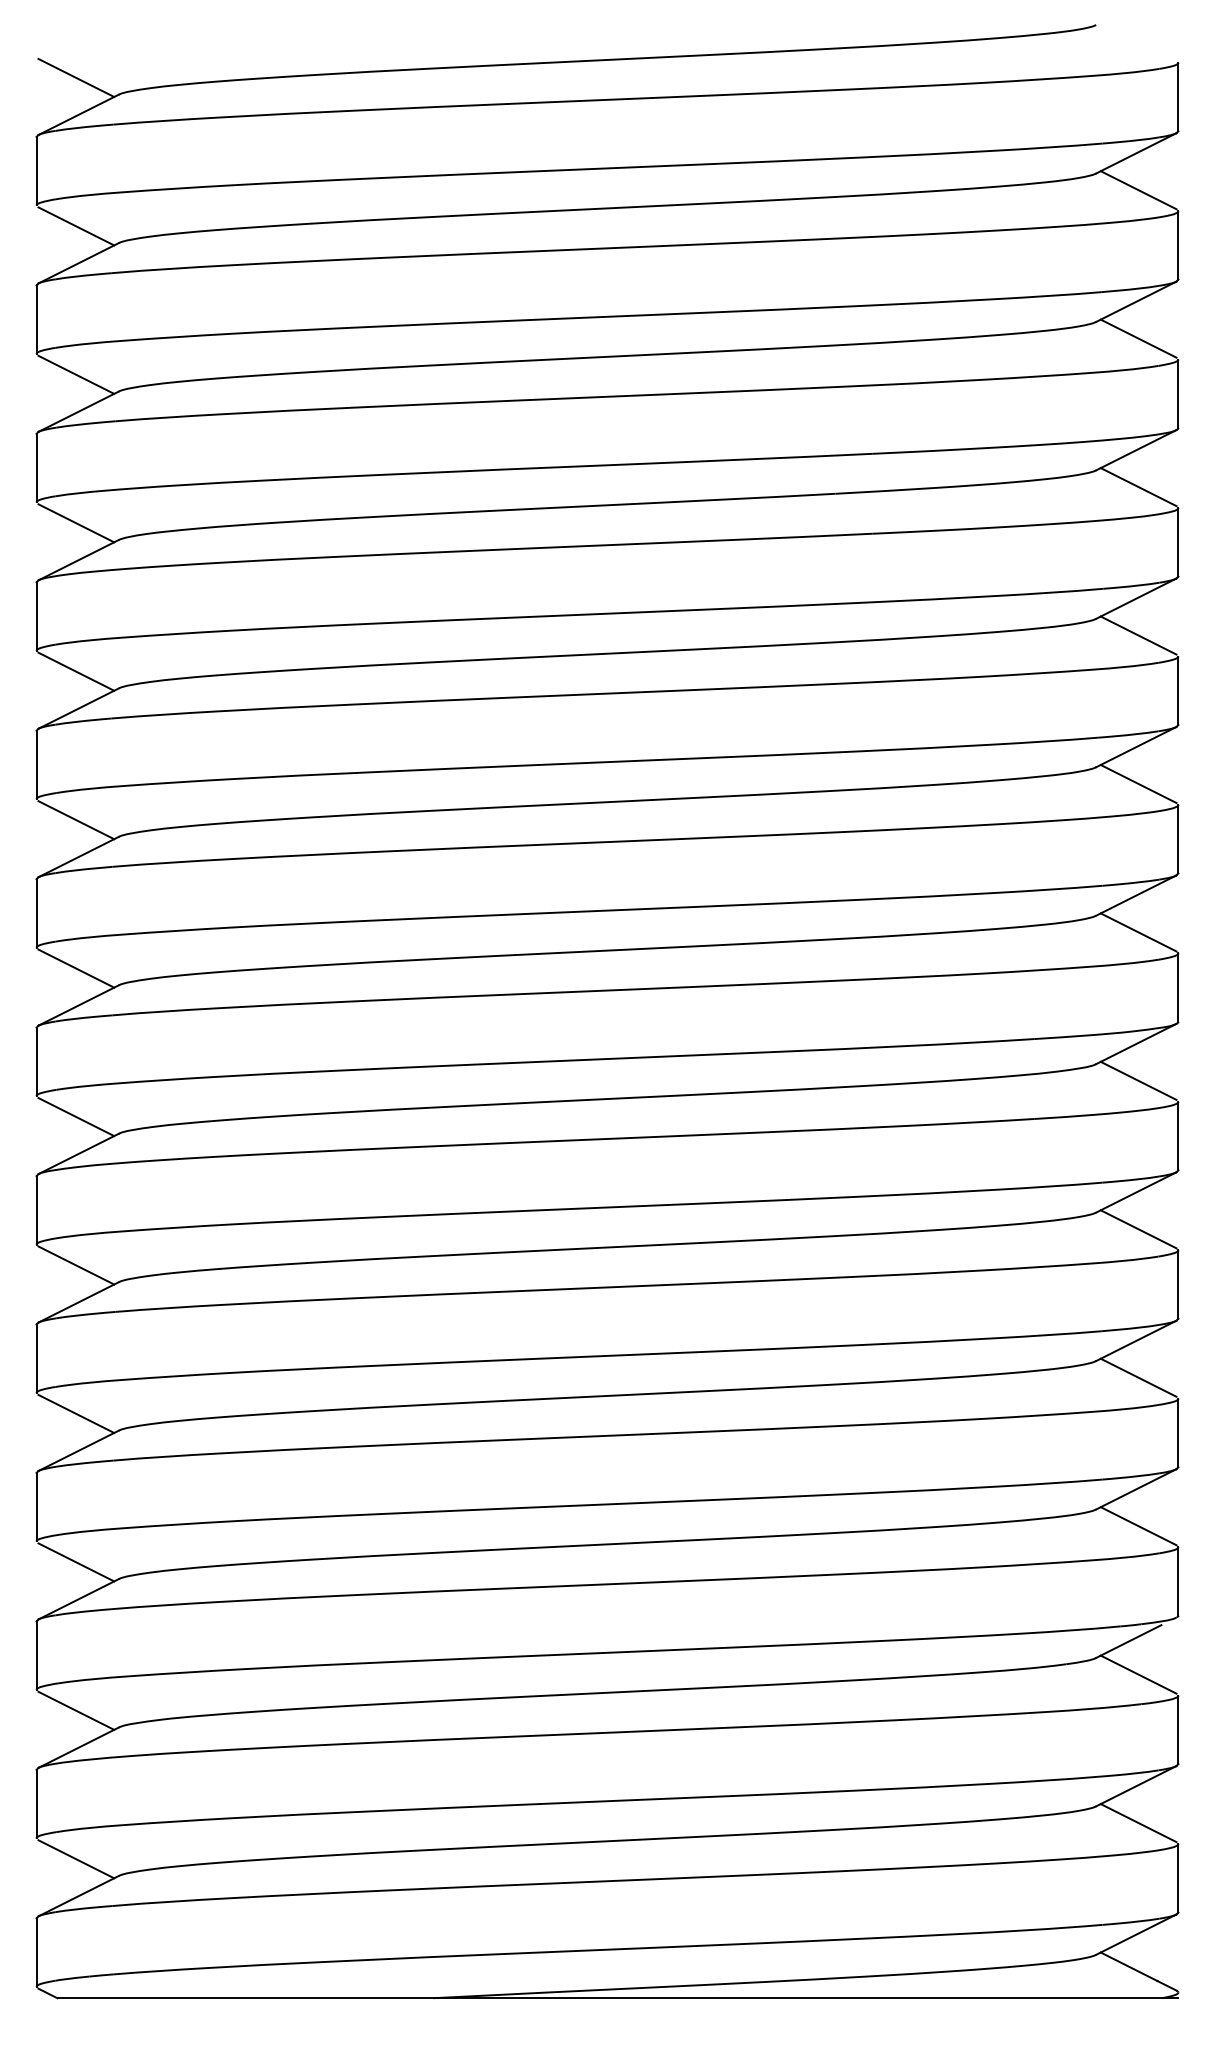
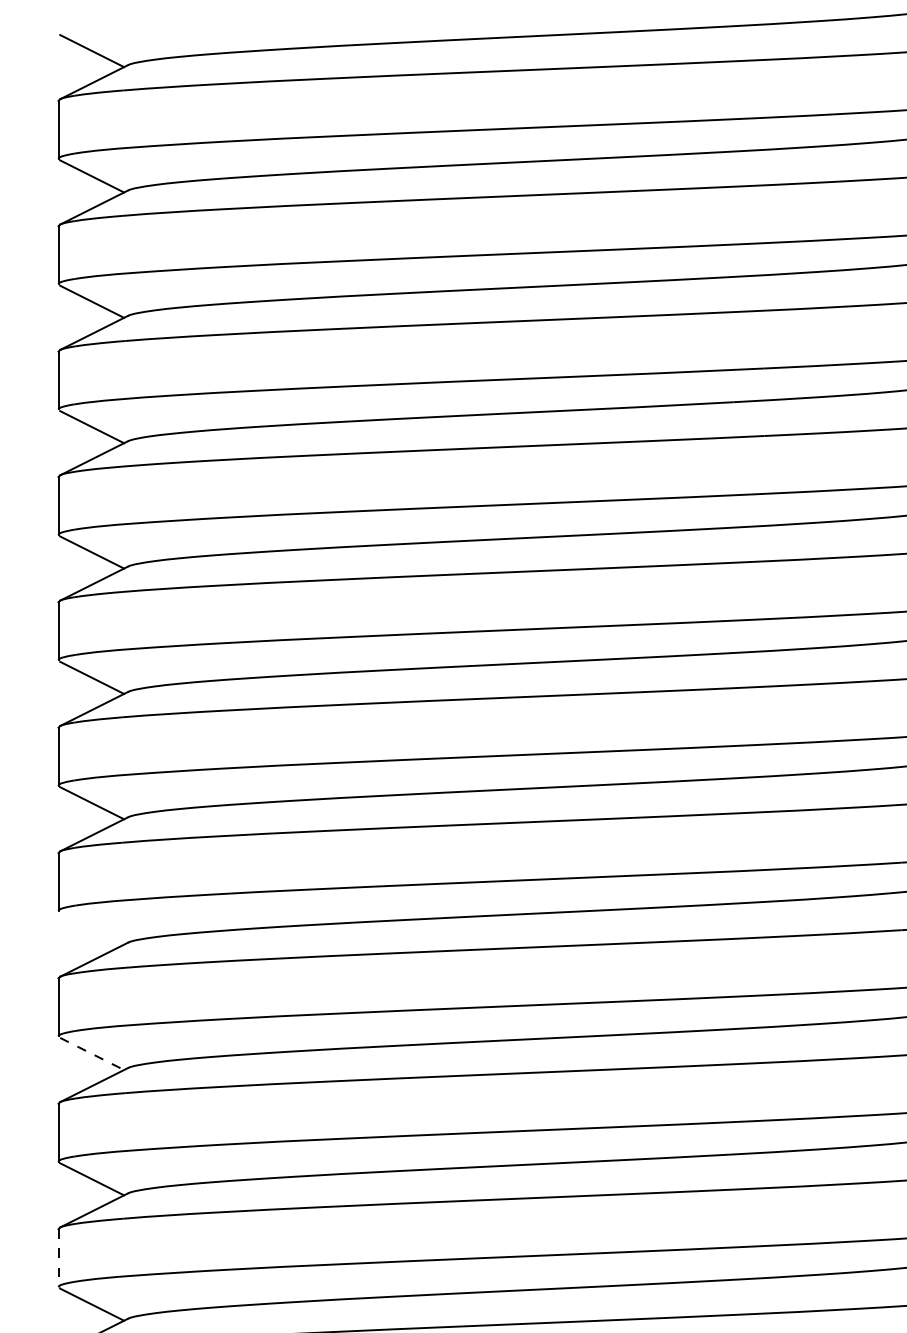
line: (76, 1117) -> (92, 928), removed
line: (76, 1265) -> (92, 1053), solid -> dashed
line: (36, 1507) -> (58, 1258), solid -> dashed

